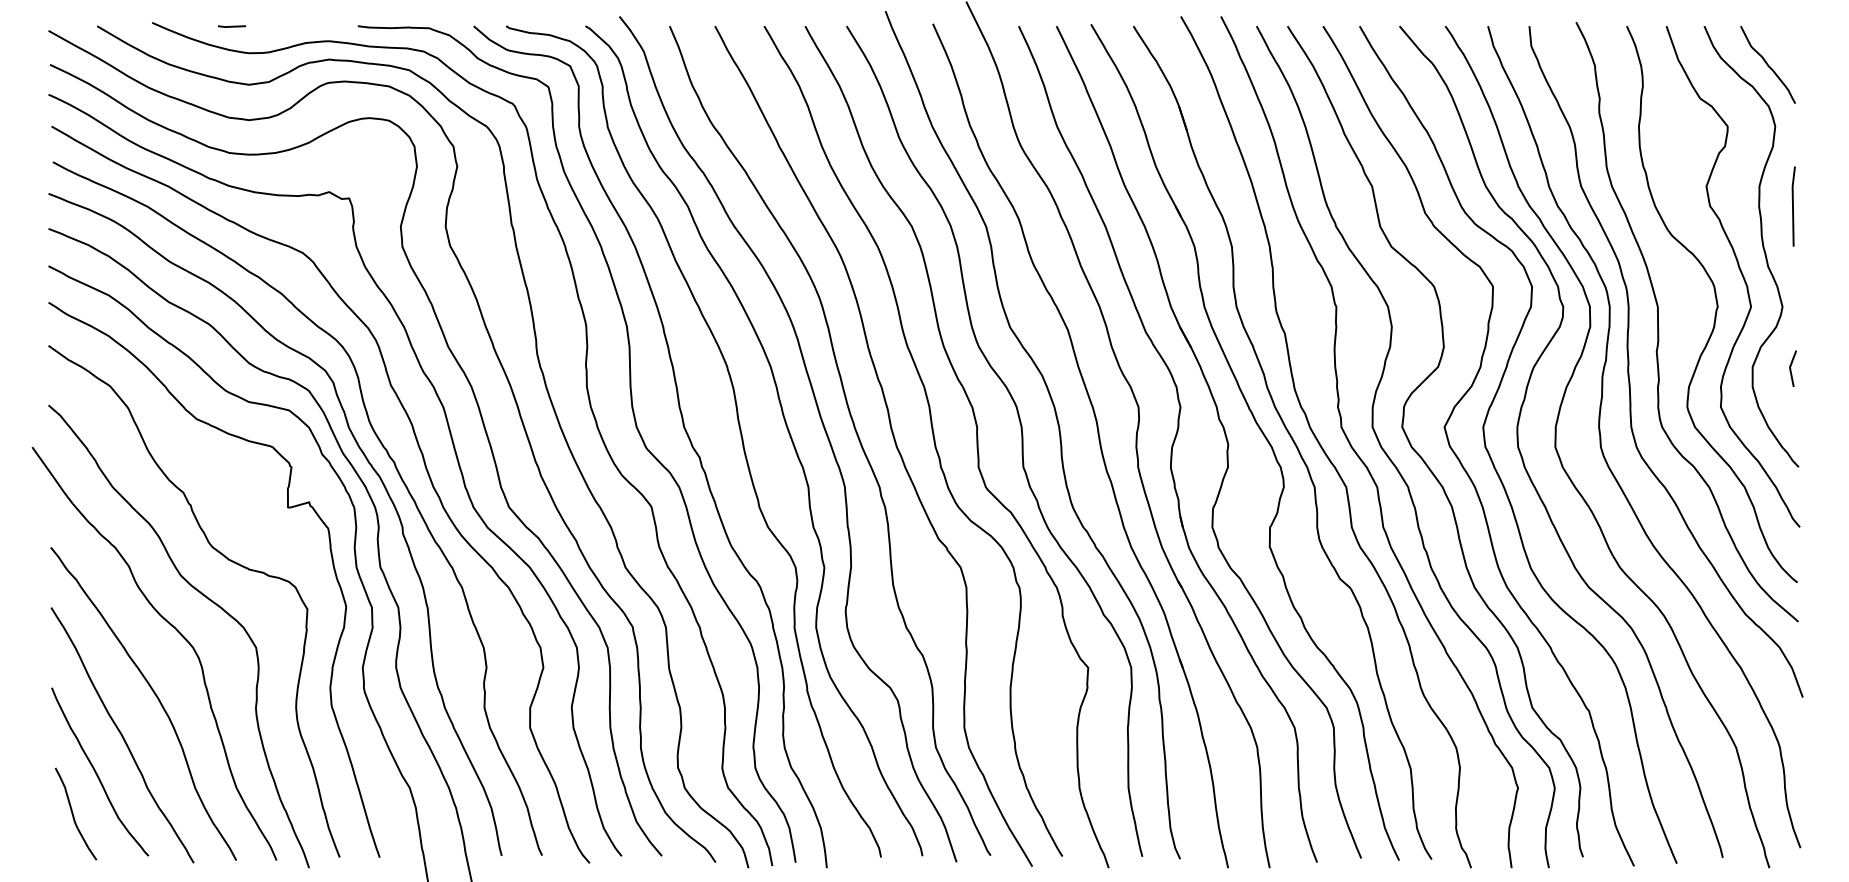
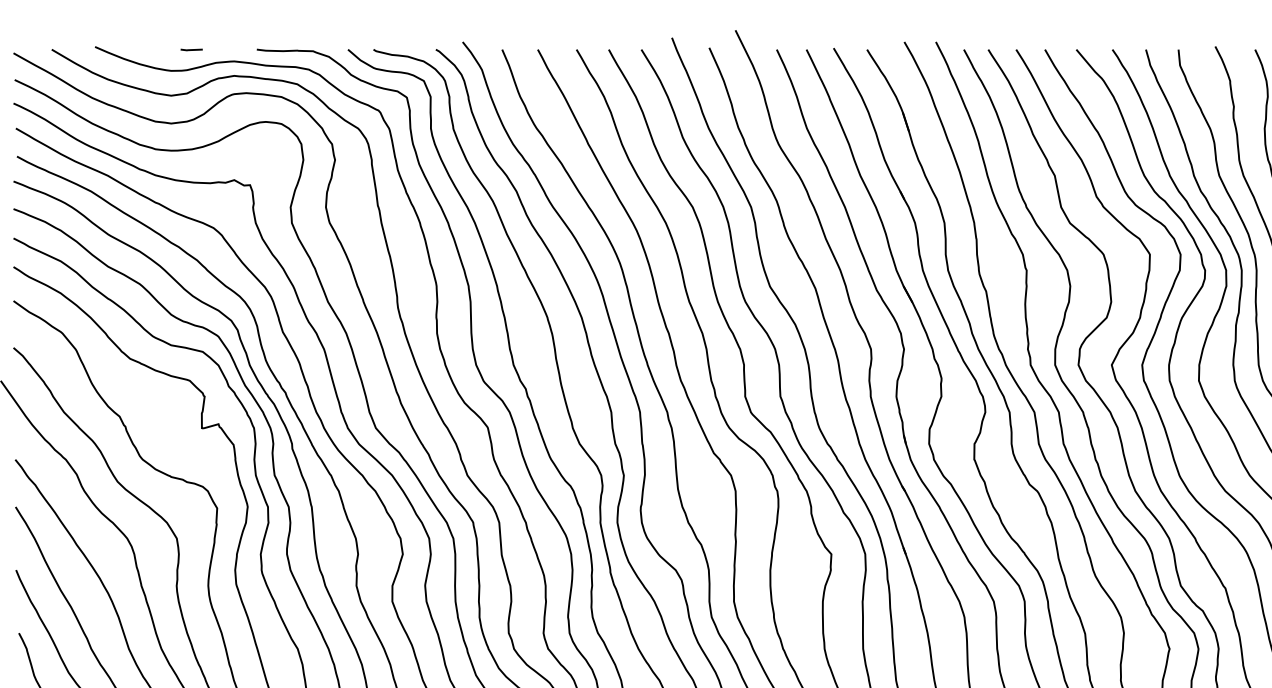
line: (232, 26) -> (192, 49), moved

